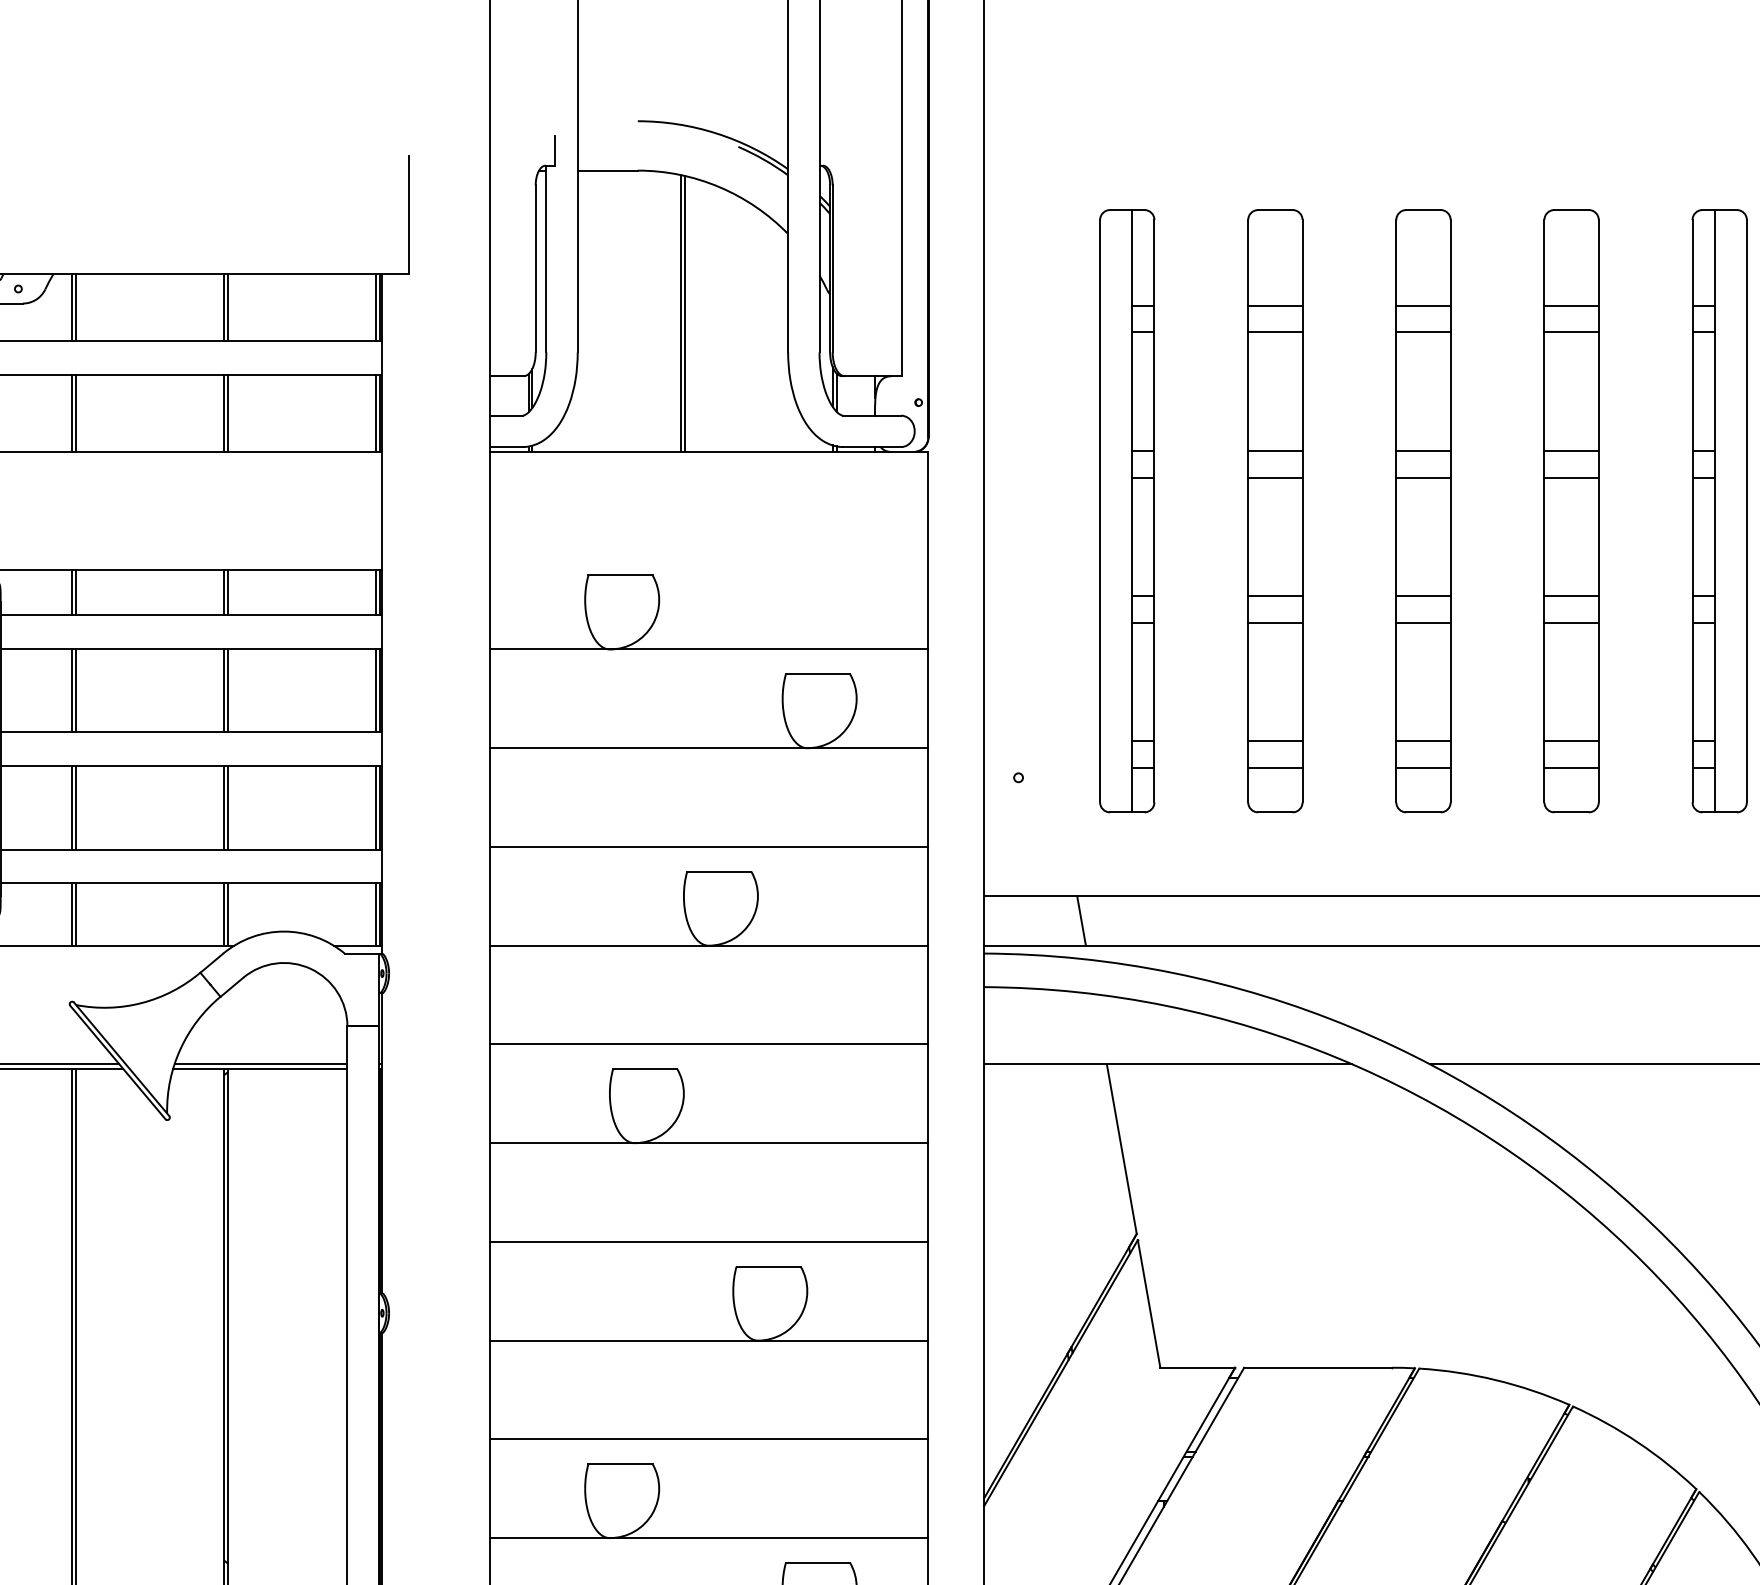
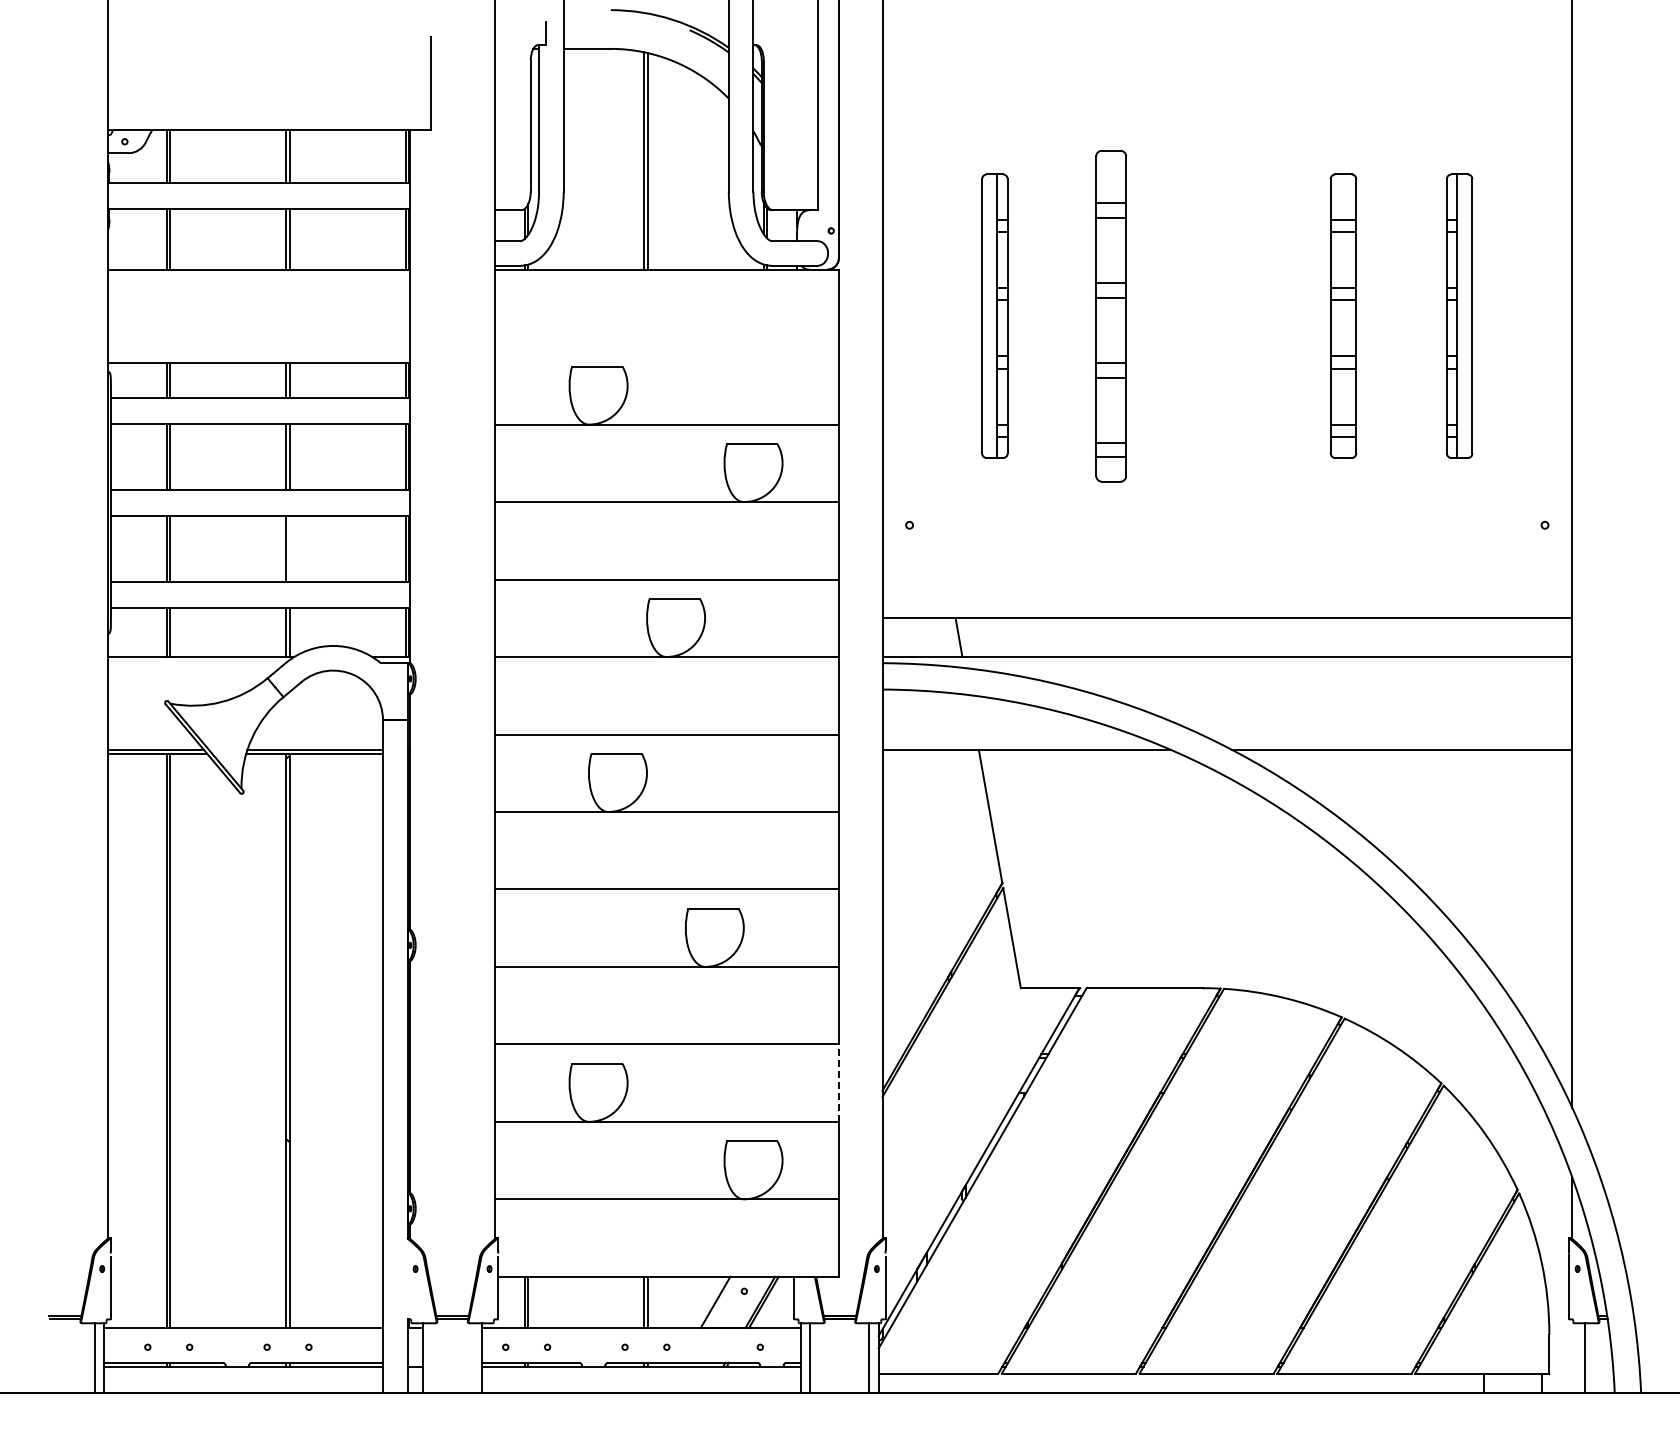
part: (1126, 511) -> (994, 316), size x0.6
part: (1275, 511) -> (1111, 316), size x0.7
part: (1423, 511) -> (1227, 316), removed
part: (1571, 511) -> (1343, 316), size x0.6
part: (1719, 511) -> (1459, 316), size x0.6
line: (228, 807) -> (289, 548), removed
line: (927, 1489) -> (838, 1083), solid -> dashed

